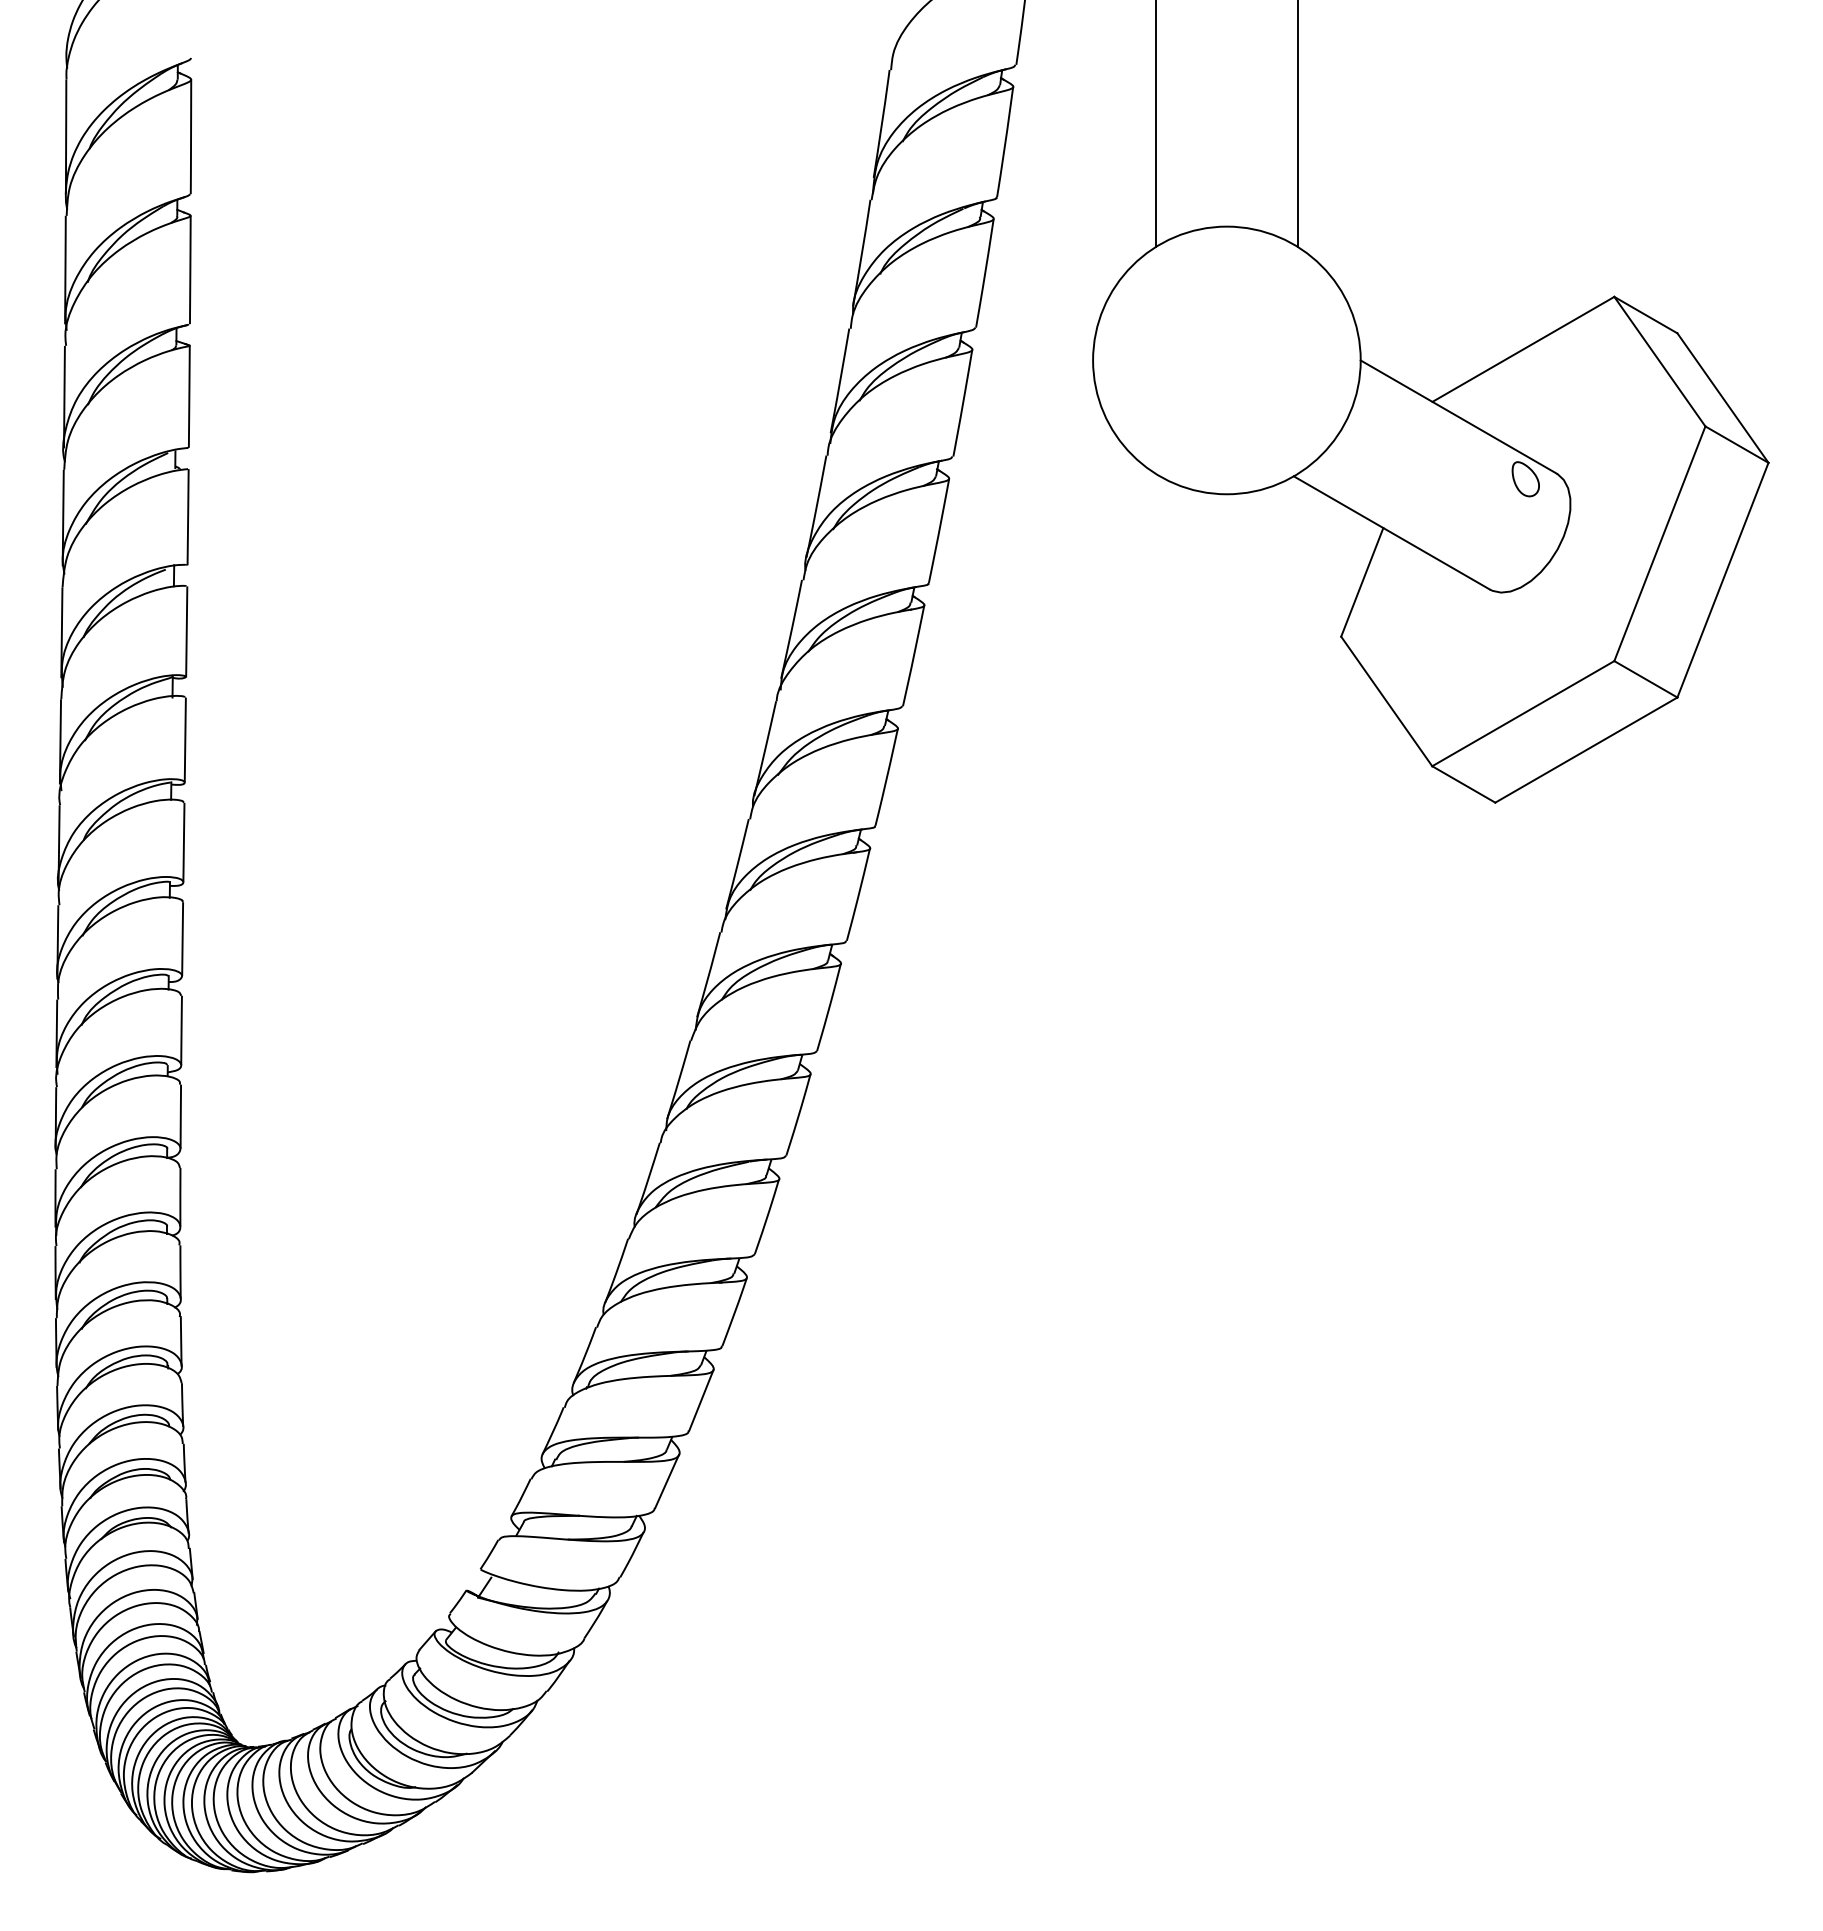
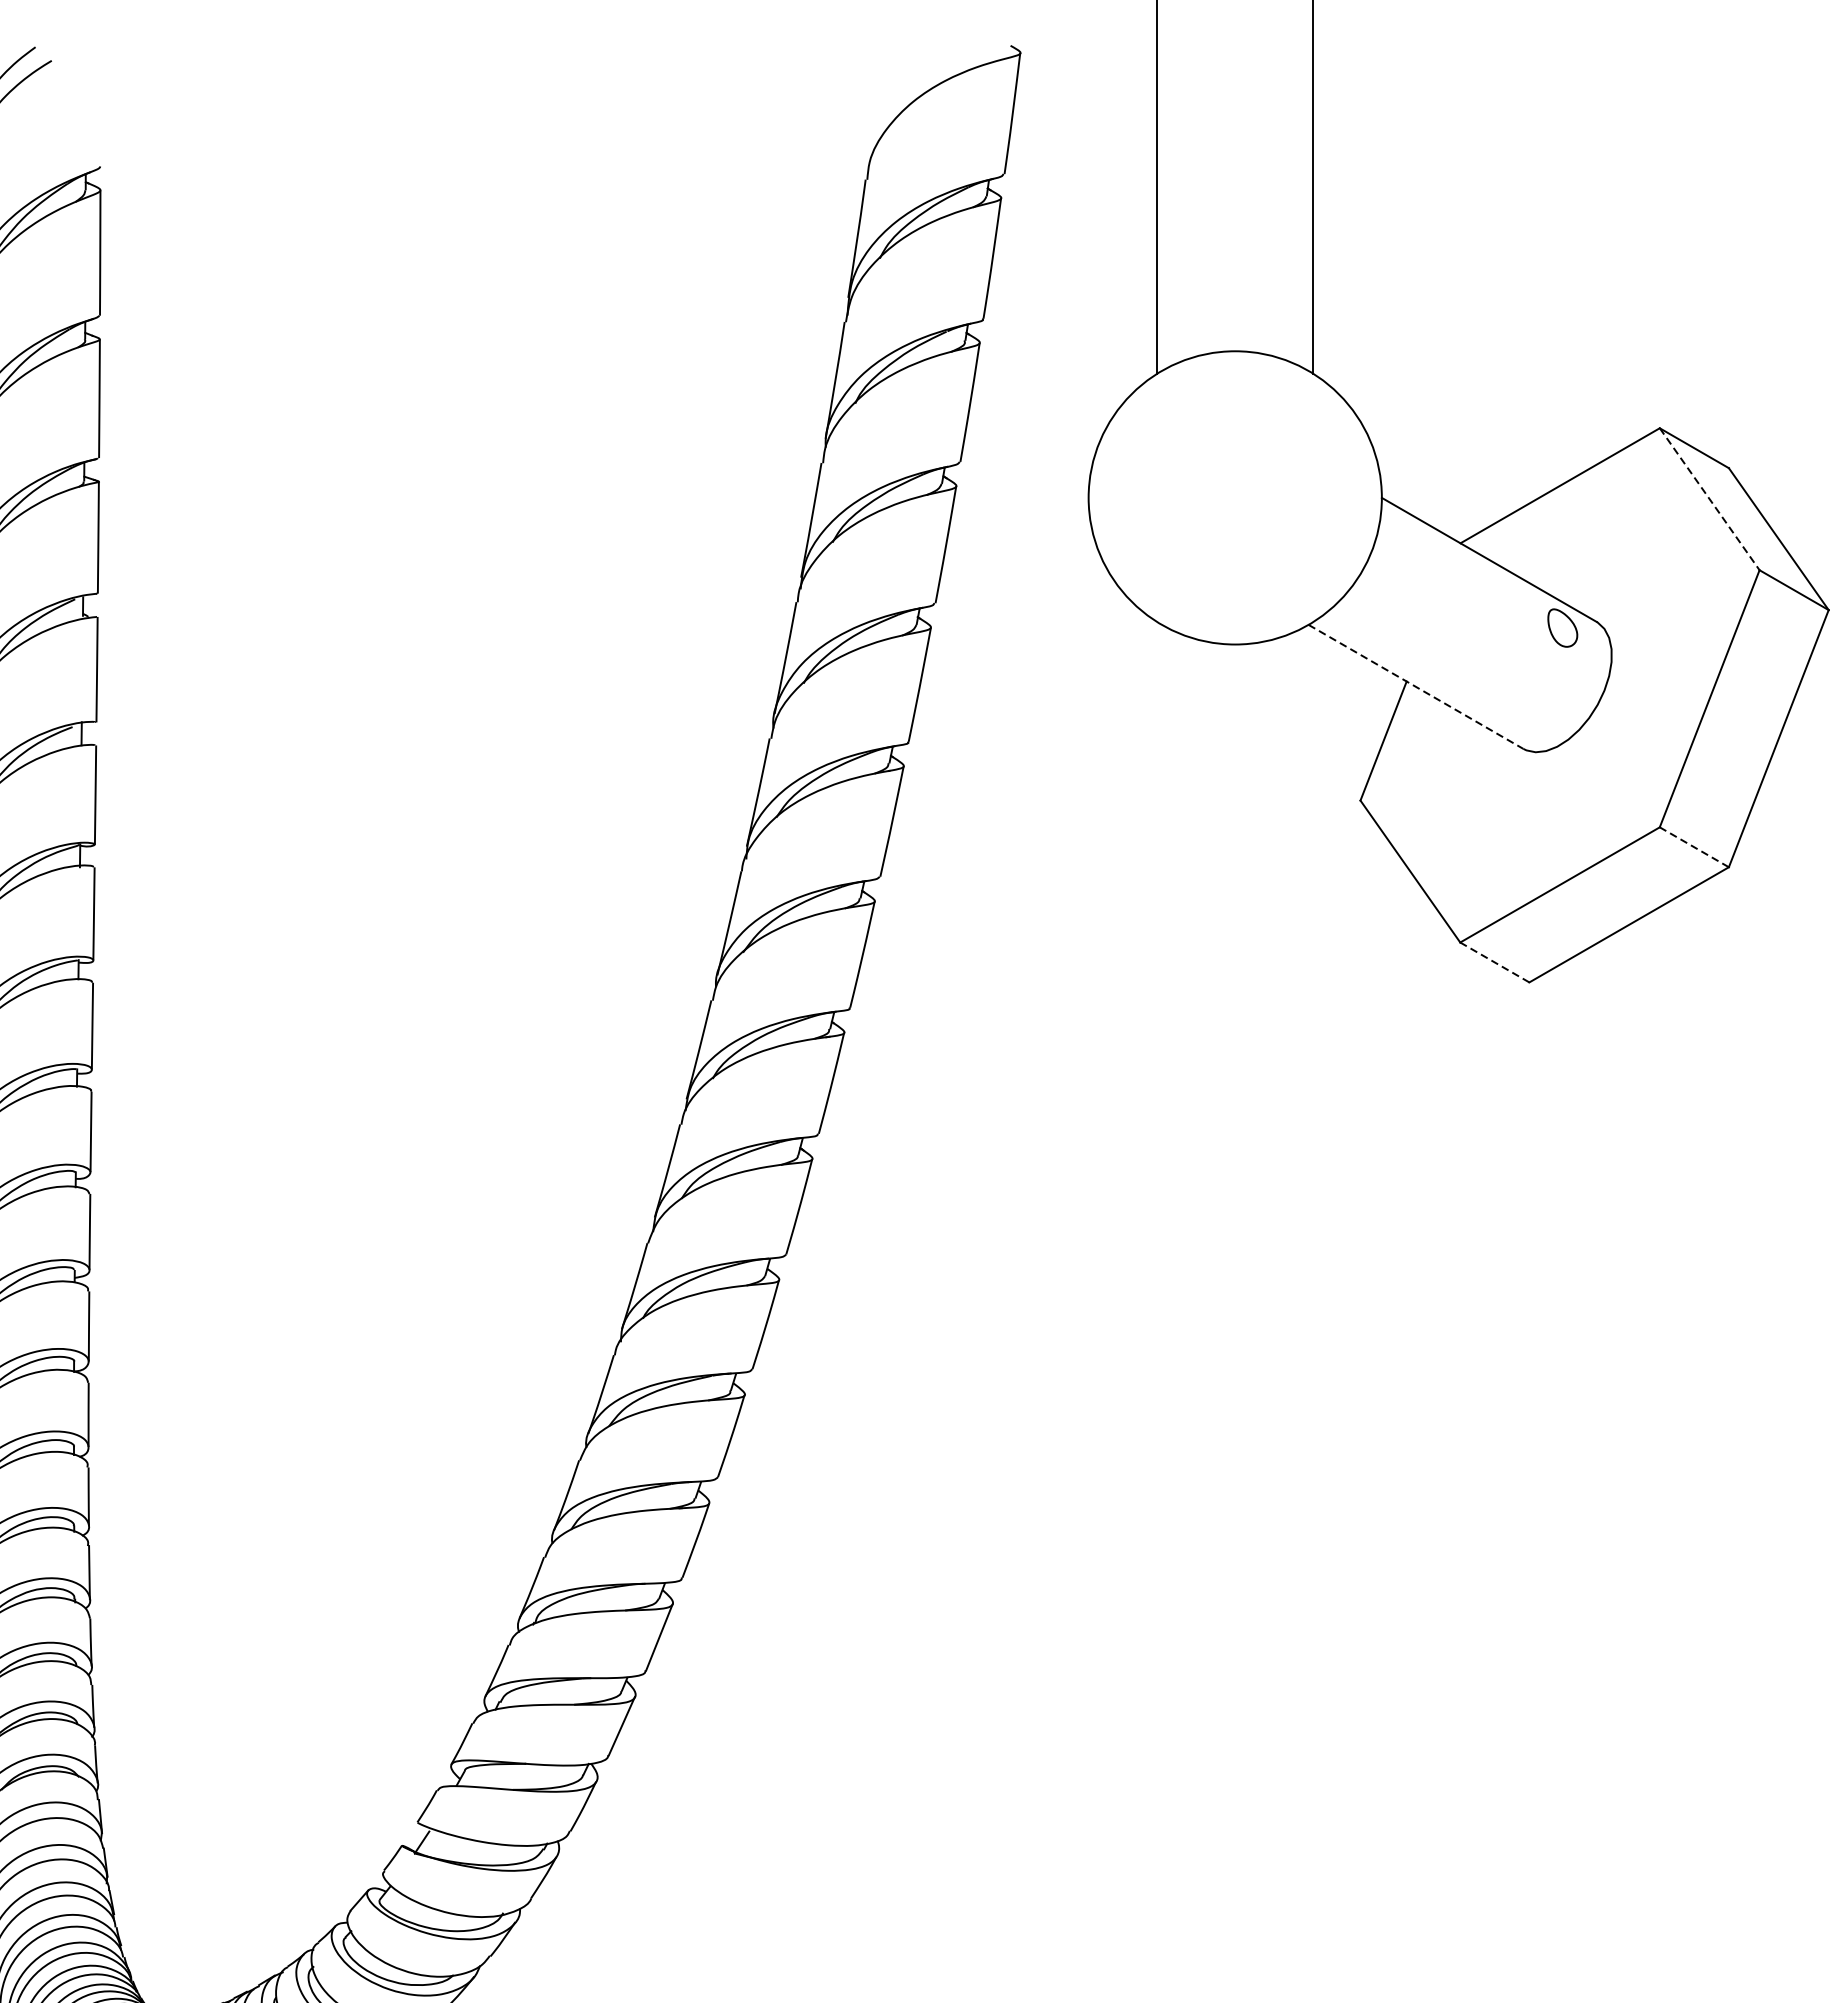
line: (1660, 362) -> (1710, 500), solid -> dashed
line: (1392, 533) -> (1416, 687), solid -> dashed
line: (1645, 679) -> (1693, 847), solid -> dashed
line: (1463, 784) -> (1494, 962), solid -> dashed

